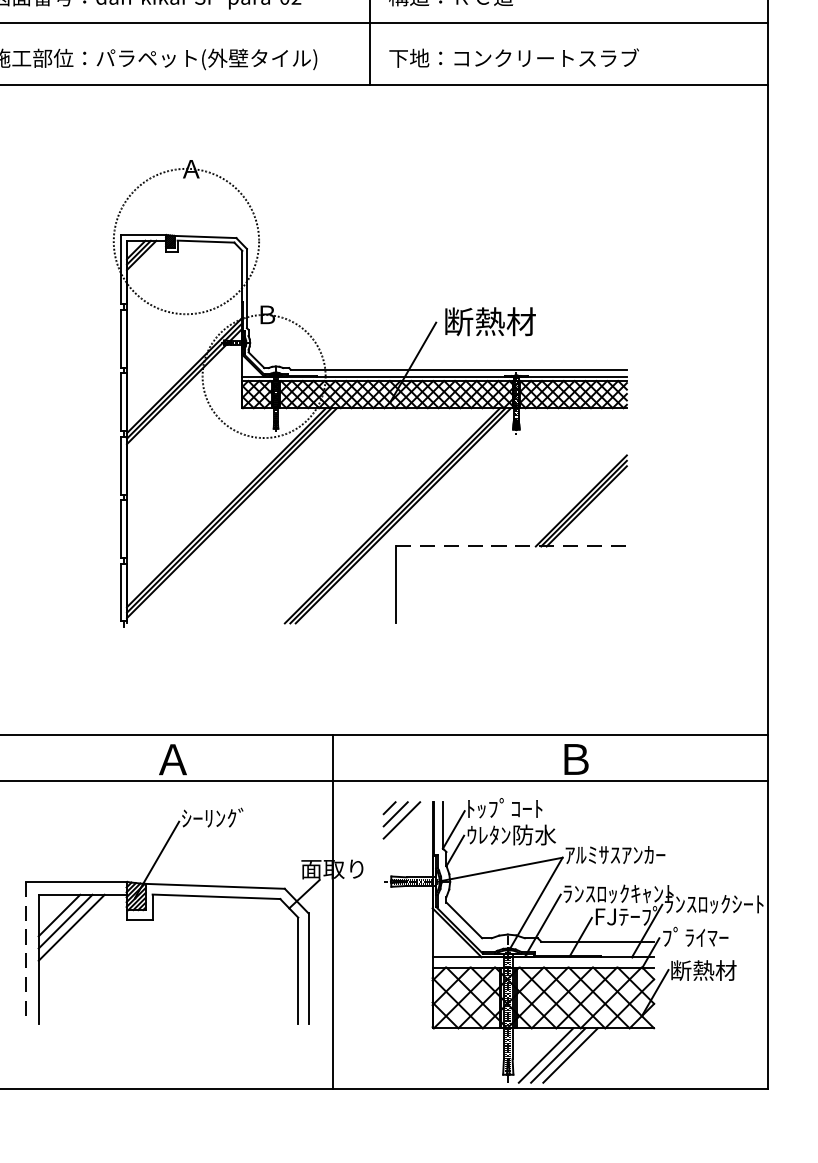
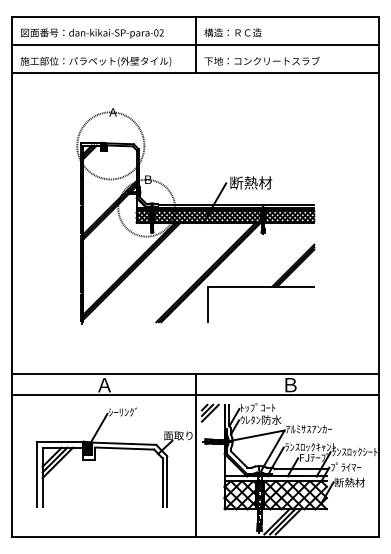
line: (512, 545) -> (261, 286), dashed -> solid
line: (332, 911) -> (195, 455), moved
line: (25, 952) -> (36, 474), dashed -> solid

